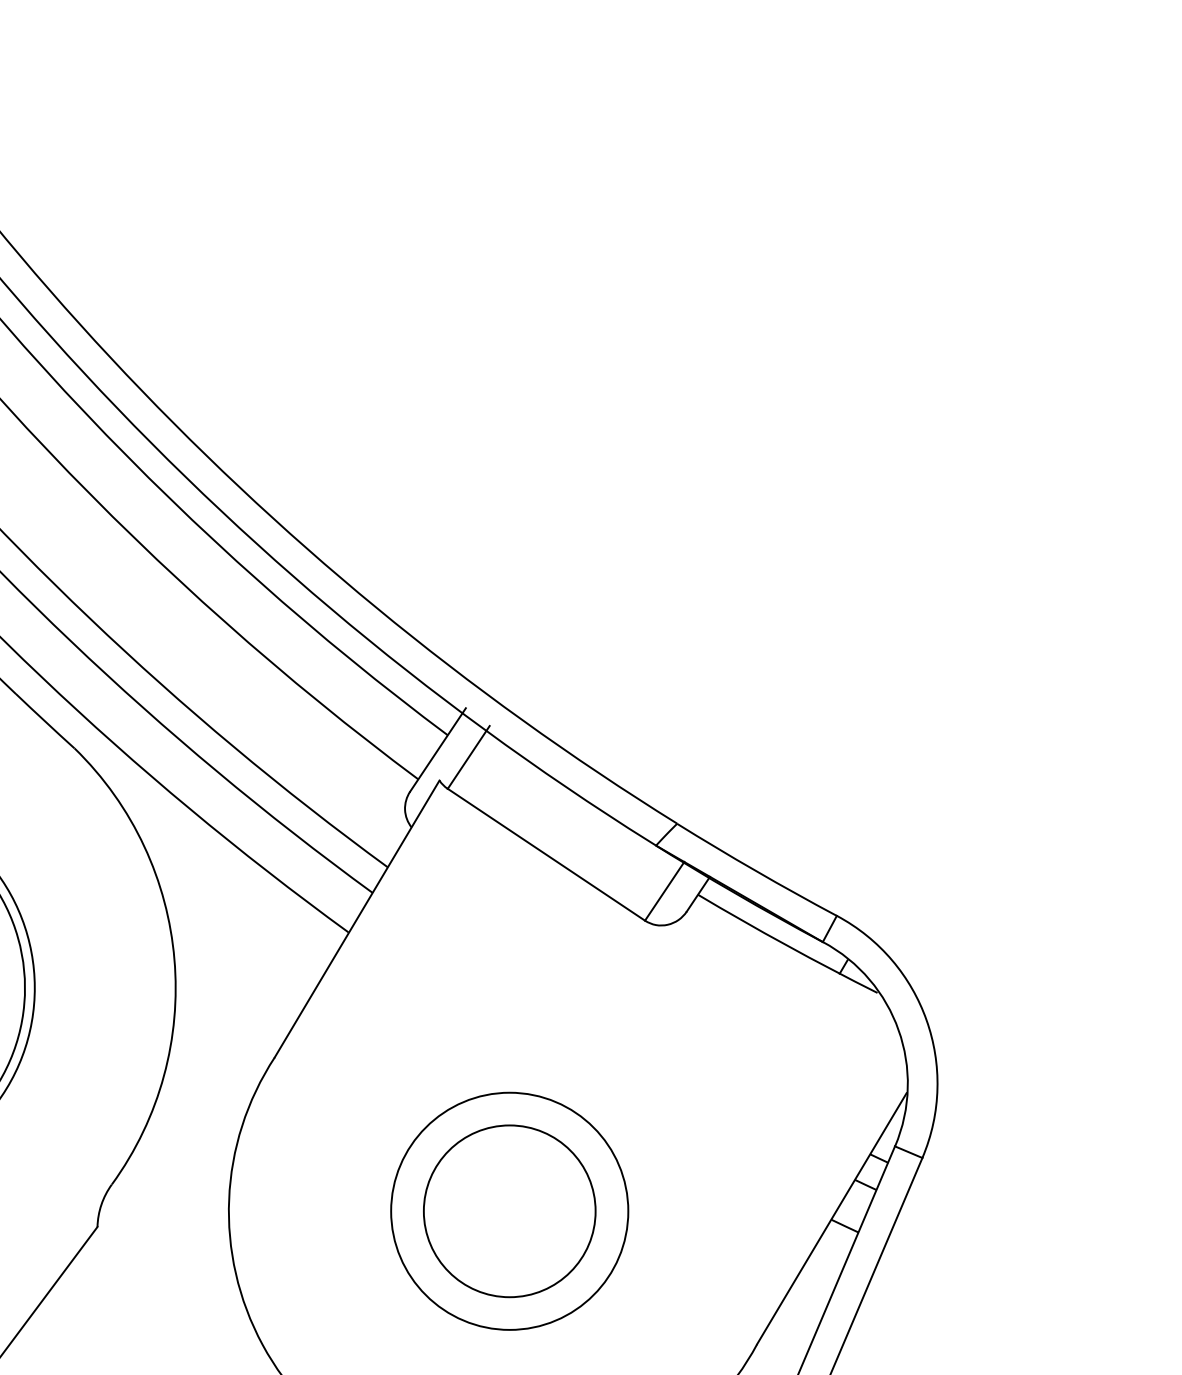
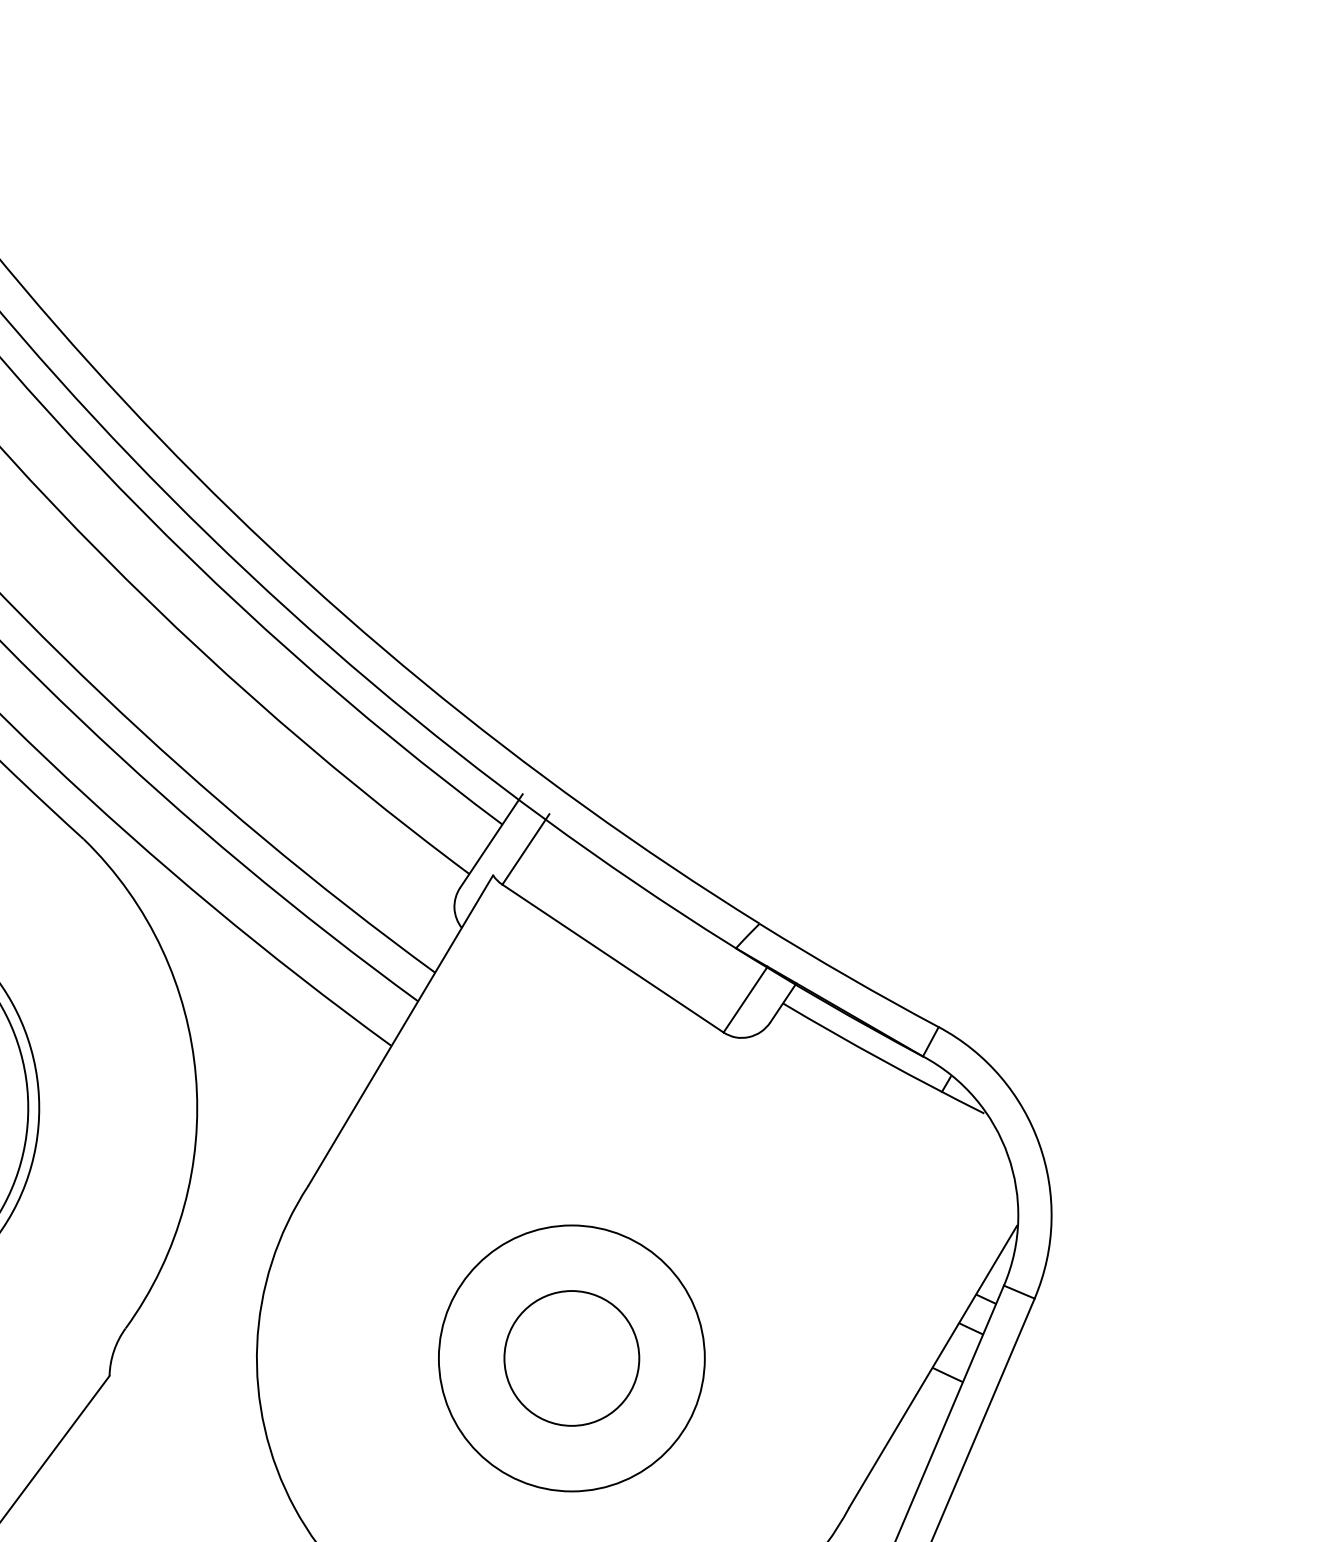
circle: (509, 1211) -> (571, 1358), size x0.7

